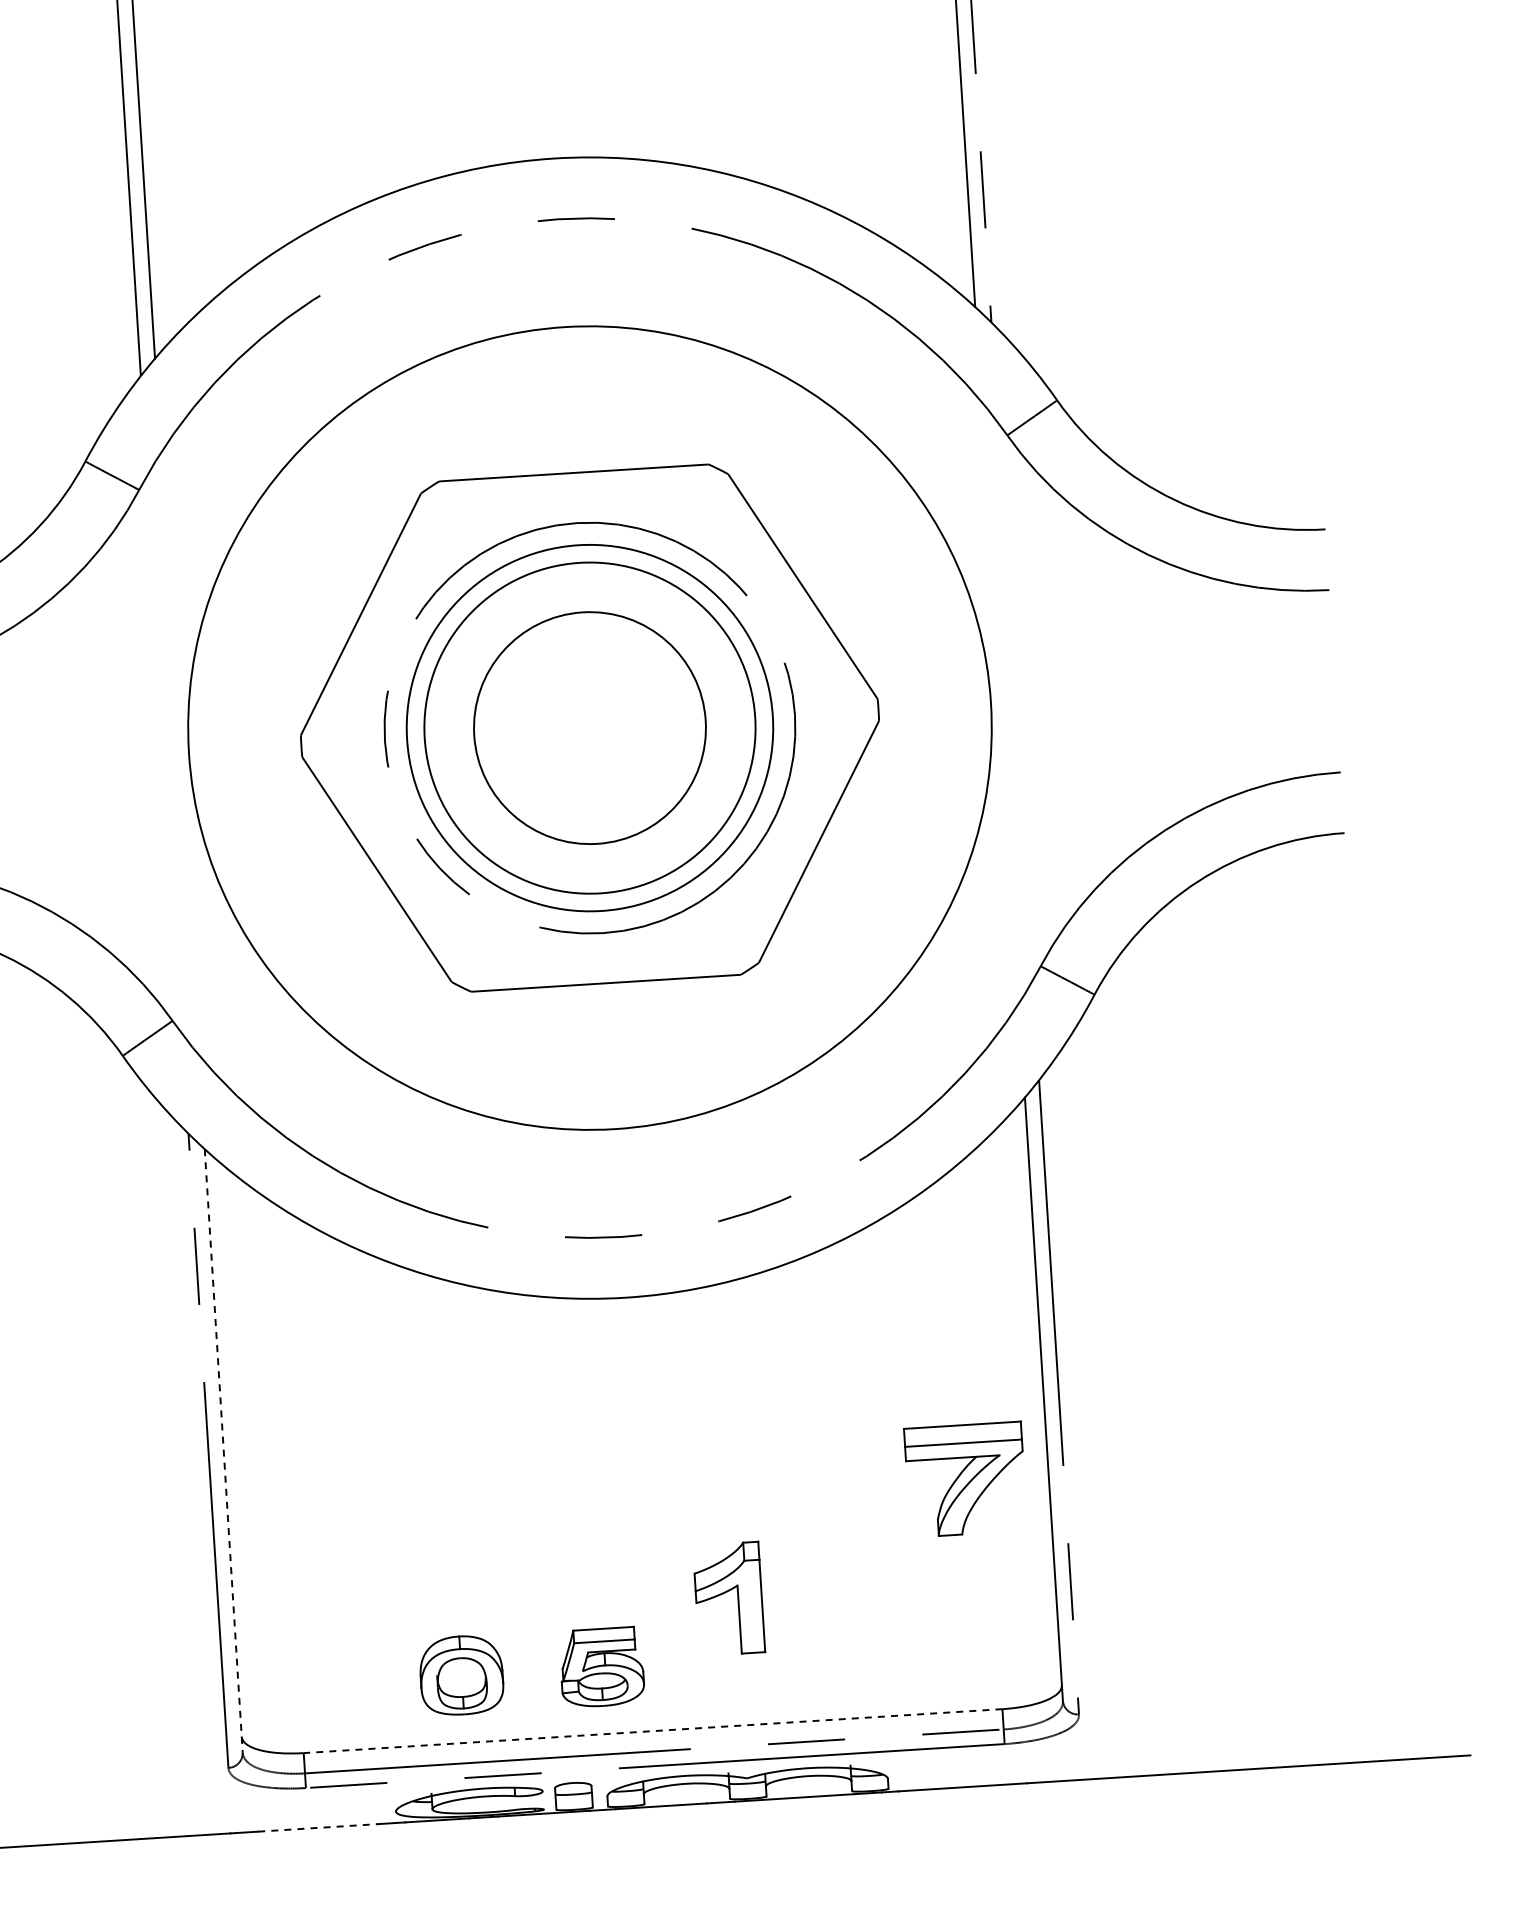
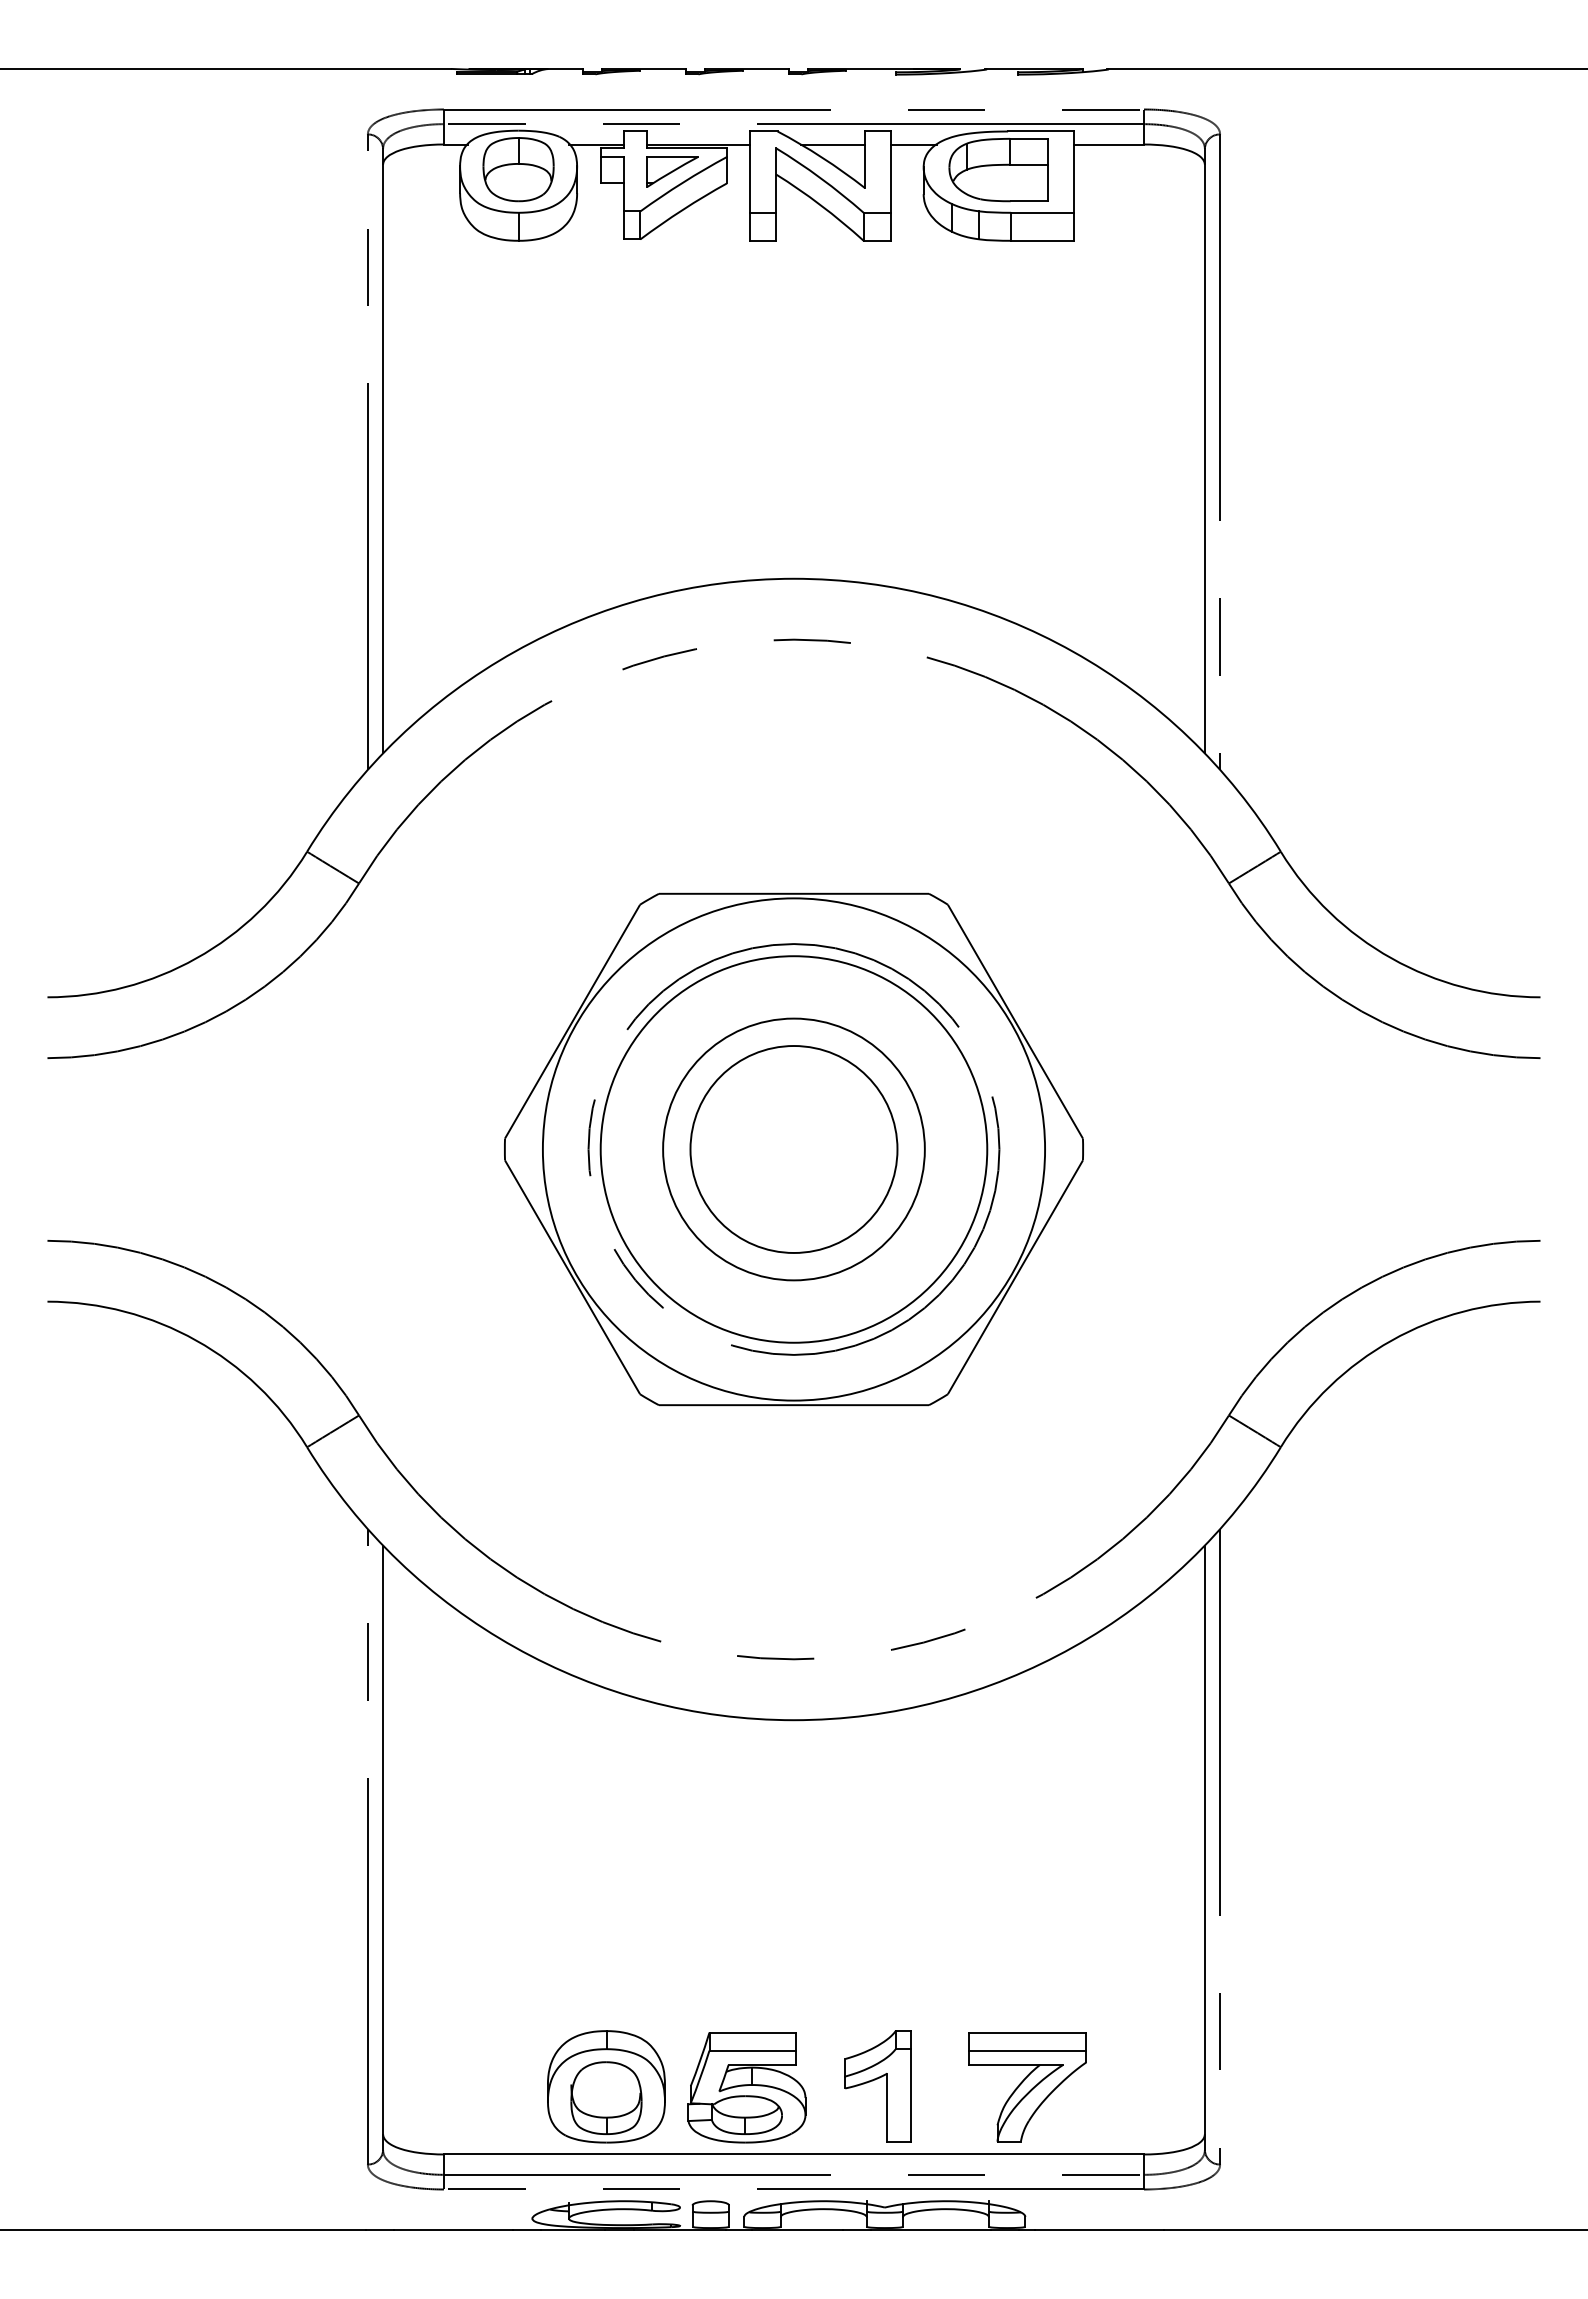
circle: (589, 728) -> (793, 1149), size x0.62
circle: (589, 728) -> (793, 1149), size x0.62
circle: (589, 728) -> (793, 1149), size x0.71
circle: (589, 728) -> (793, 1149), size x1.67
line: (224, 1451) -> (383, 1848), dashed -> solid
part: (965, 1480) -> (1027, 2087), moved
part: (726, 1593) -> (875, 2080), moved
part: (601, 1667) -> (746, 2087), size x1.43
part: (461, 1675) -> (606, 2086), size x1.43
line: (652, 1731) -> (793, 2154), dashed -> solid
line: (318, 1828) -> (453, 2230), dashed -> solid

